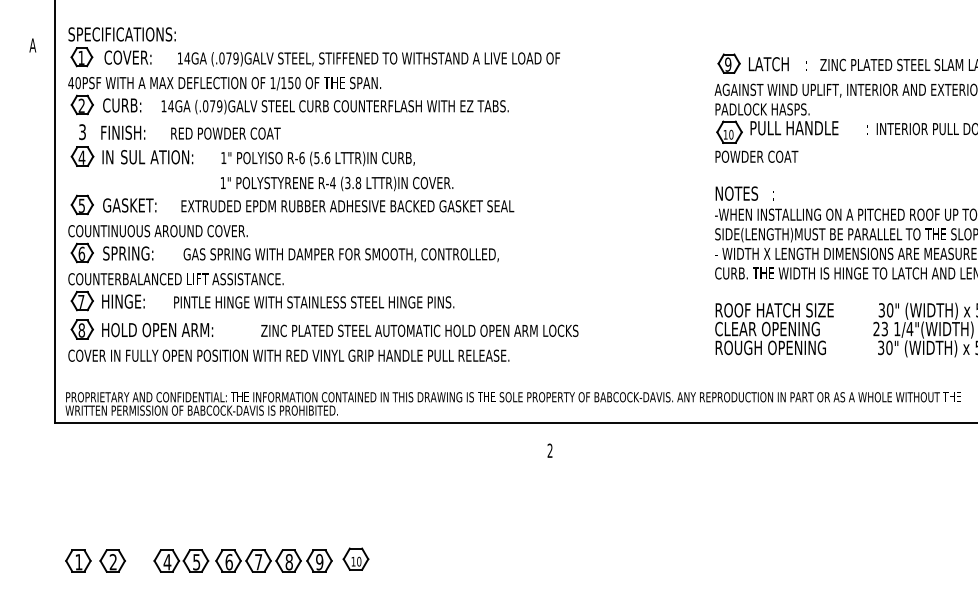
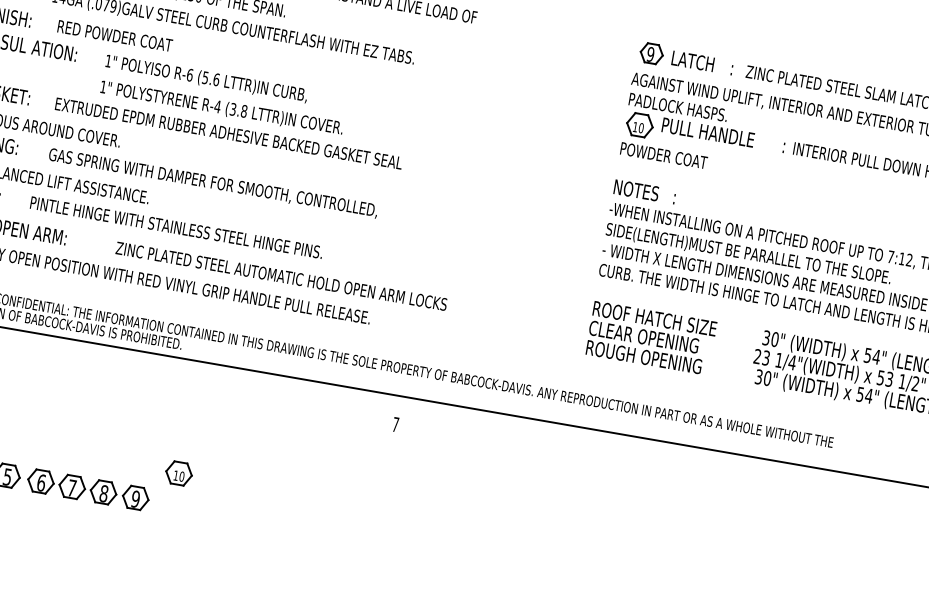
text: (549, 450) -> (395, 424), 2 -> 7
part: (355, 558) -> (178, 472), moved

